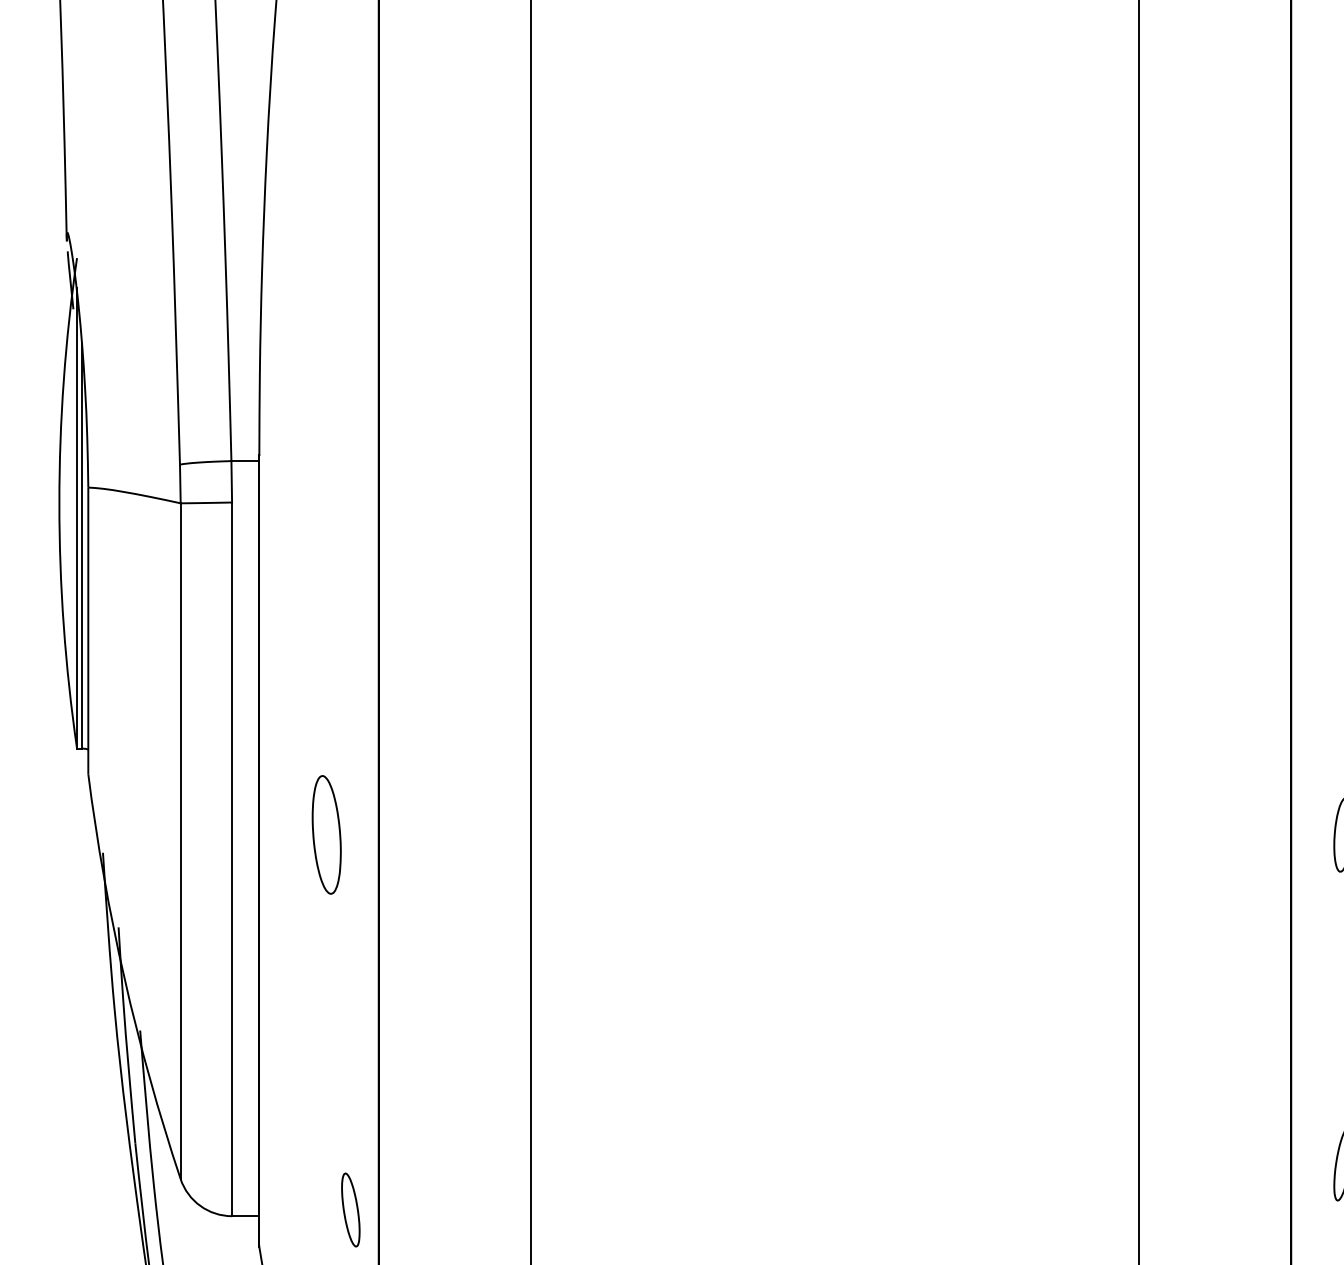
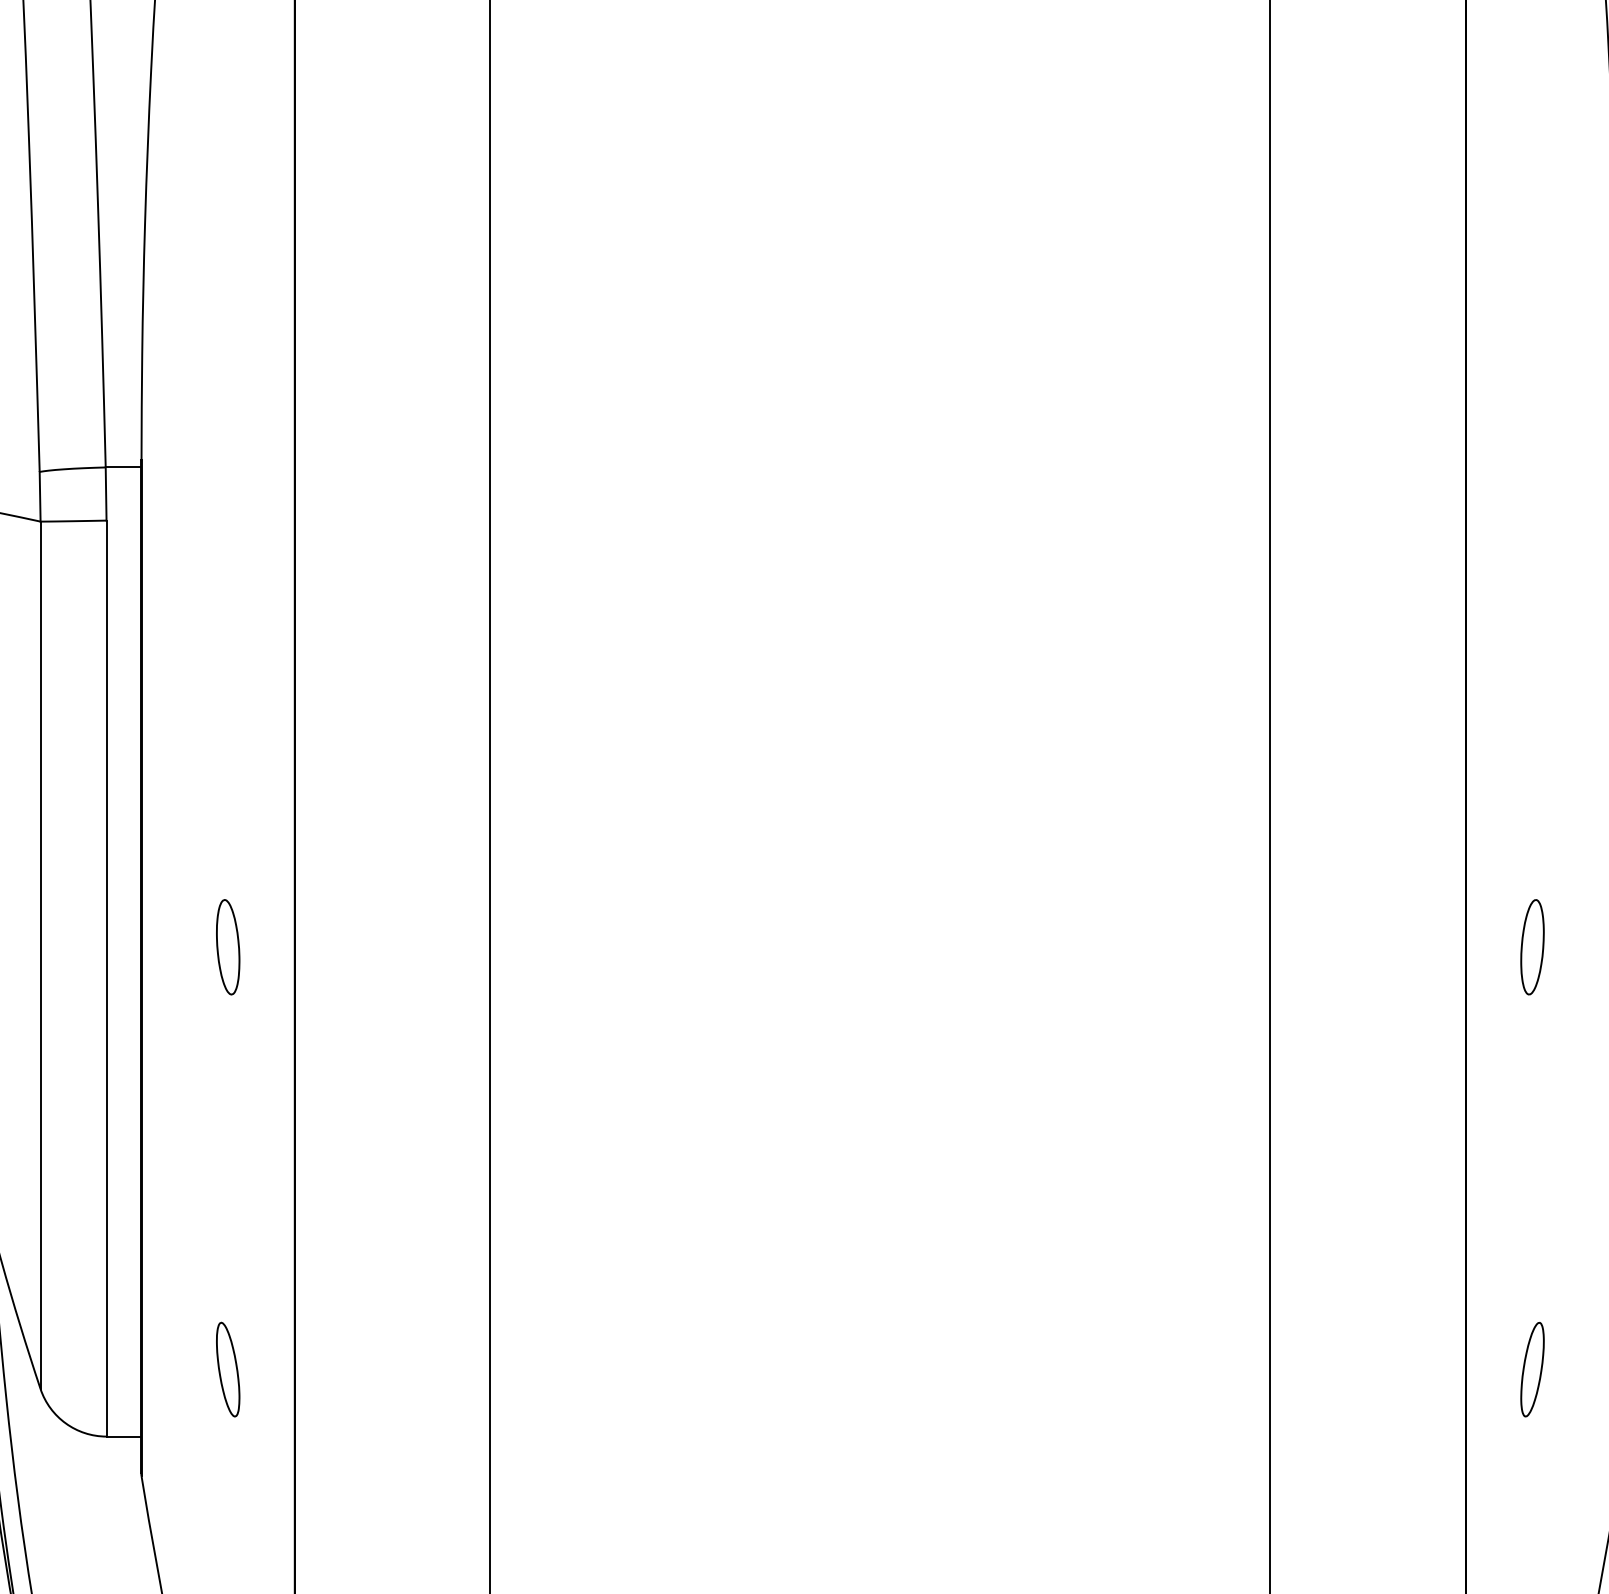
part: (326, 834) -> (227, 946), size x0.62
part: (350, 1209) -> (227, 1368), moved

